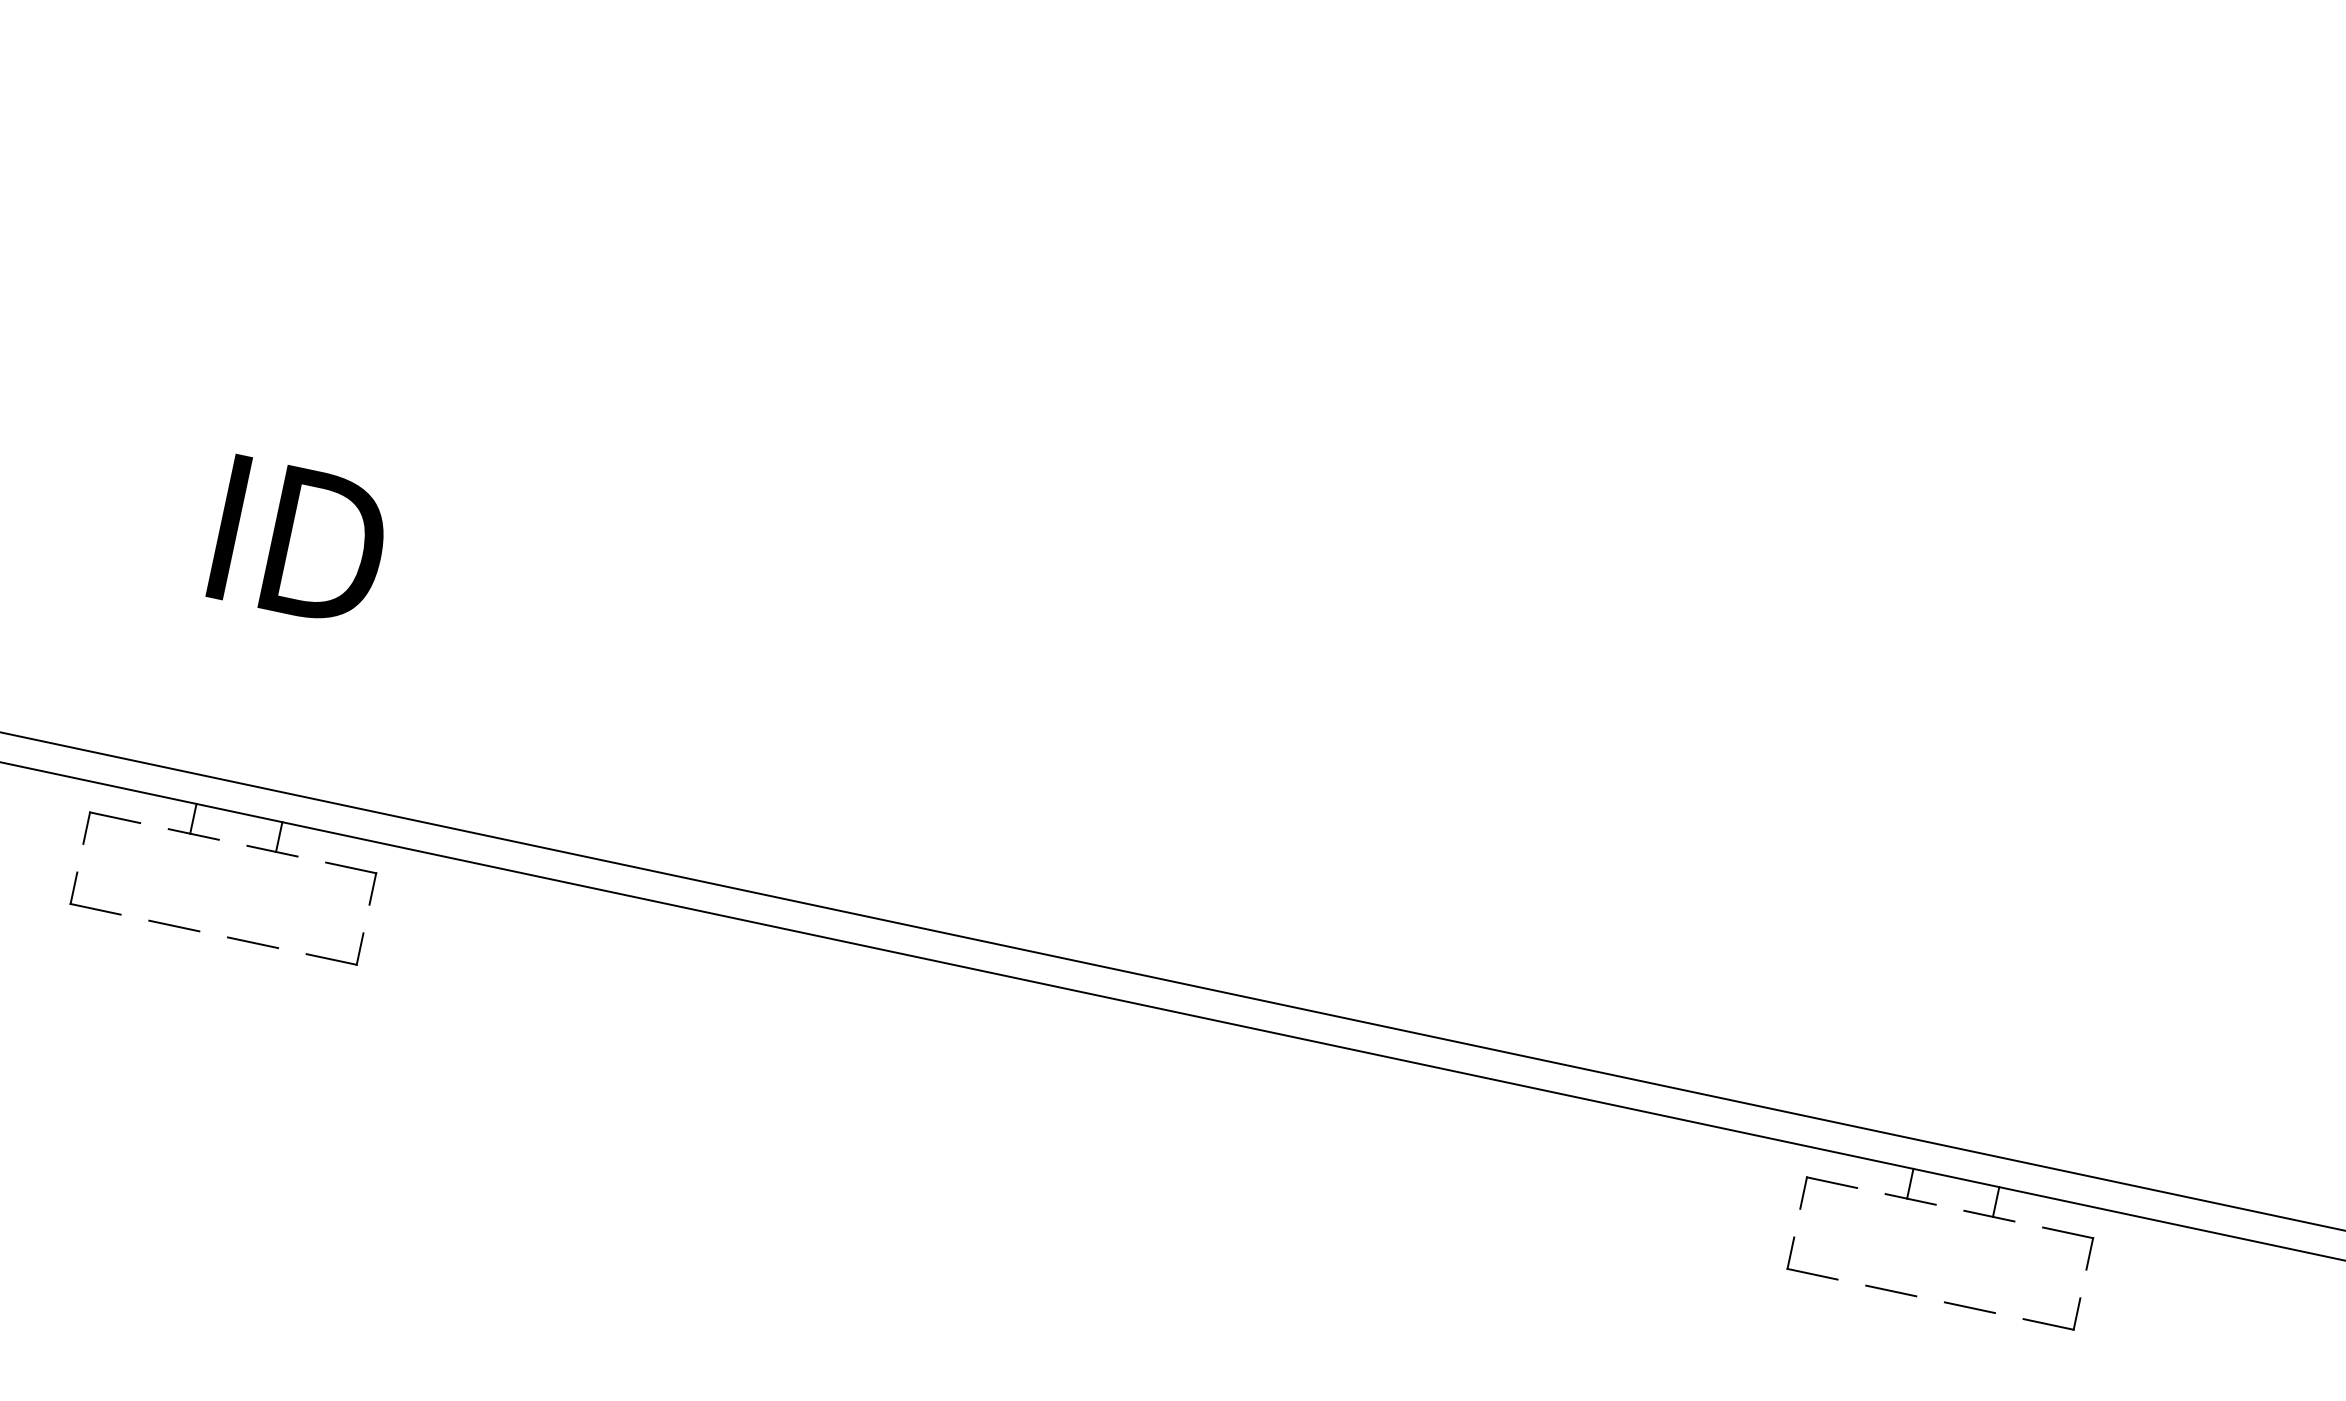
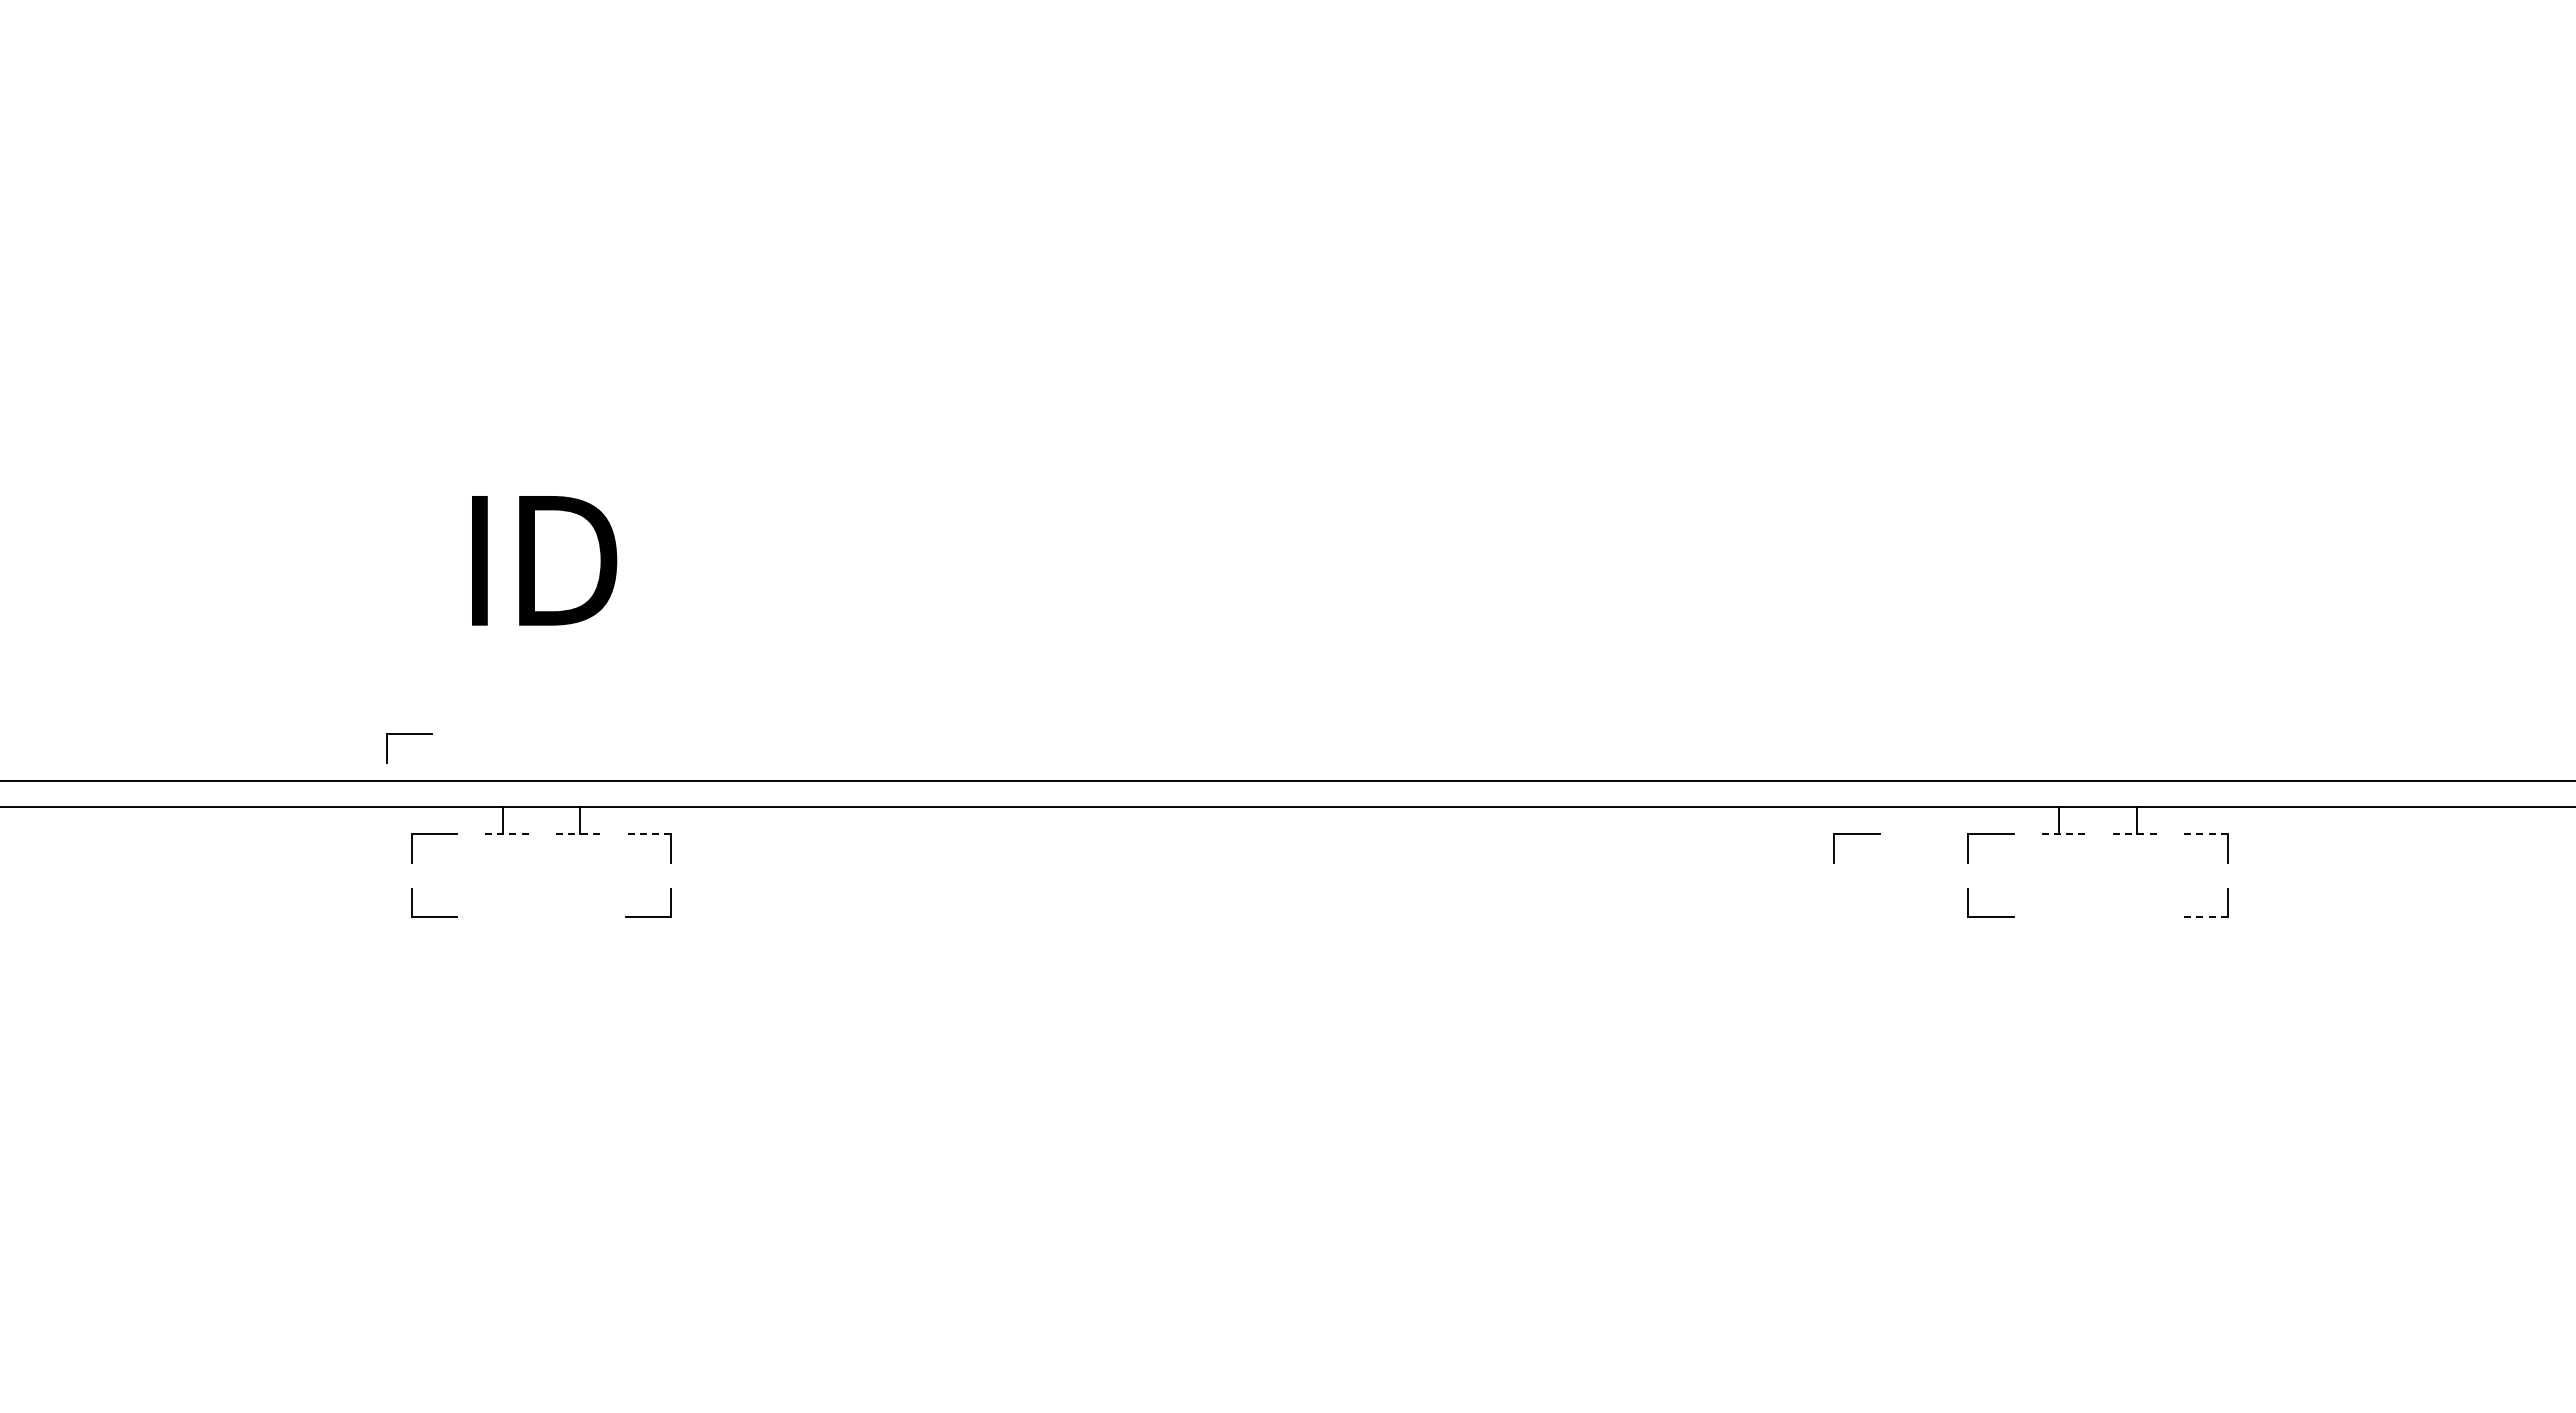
part: (110, 702) -> (409, 734), added
line: (193, 834) -> (505, 834), solid -> dashed
line: (272, 851) -> (577, 834), solid -> dashed
line: (351, 868) -> (648, 834), solid -> dashed
line: (173, 926) -> (505, 917), removed
line: (252, 943) -> (576, 917), removed
part: (1683, 1151) -> (1856, 834), added
line: (1910, 1199) -> (2062, 834), solid -> dashed
line: (1988, 1216) -> (2133, 834), solid -> dashed
line: (2068, 1233) -> (2205, 834), solid -> dashed
line: (1891, 1291) -> (2062, 917), removed
line: (1969, 1308) -> (2133, 917), removed
line: (2048, 1325) -> (2205, 917), solid -> dashed

